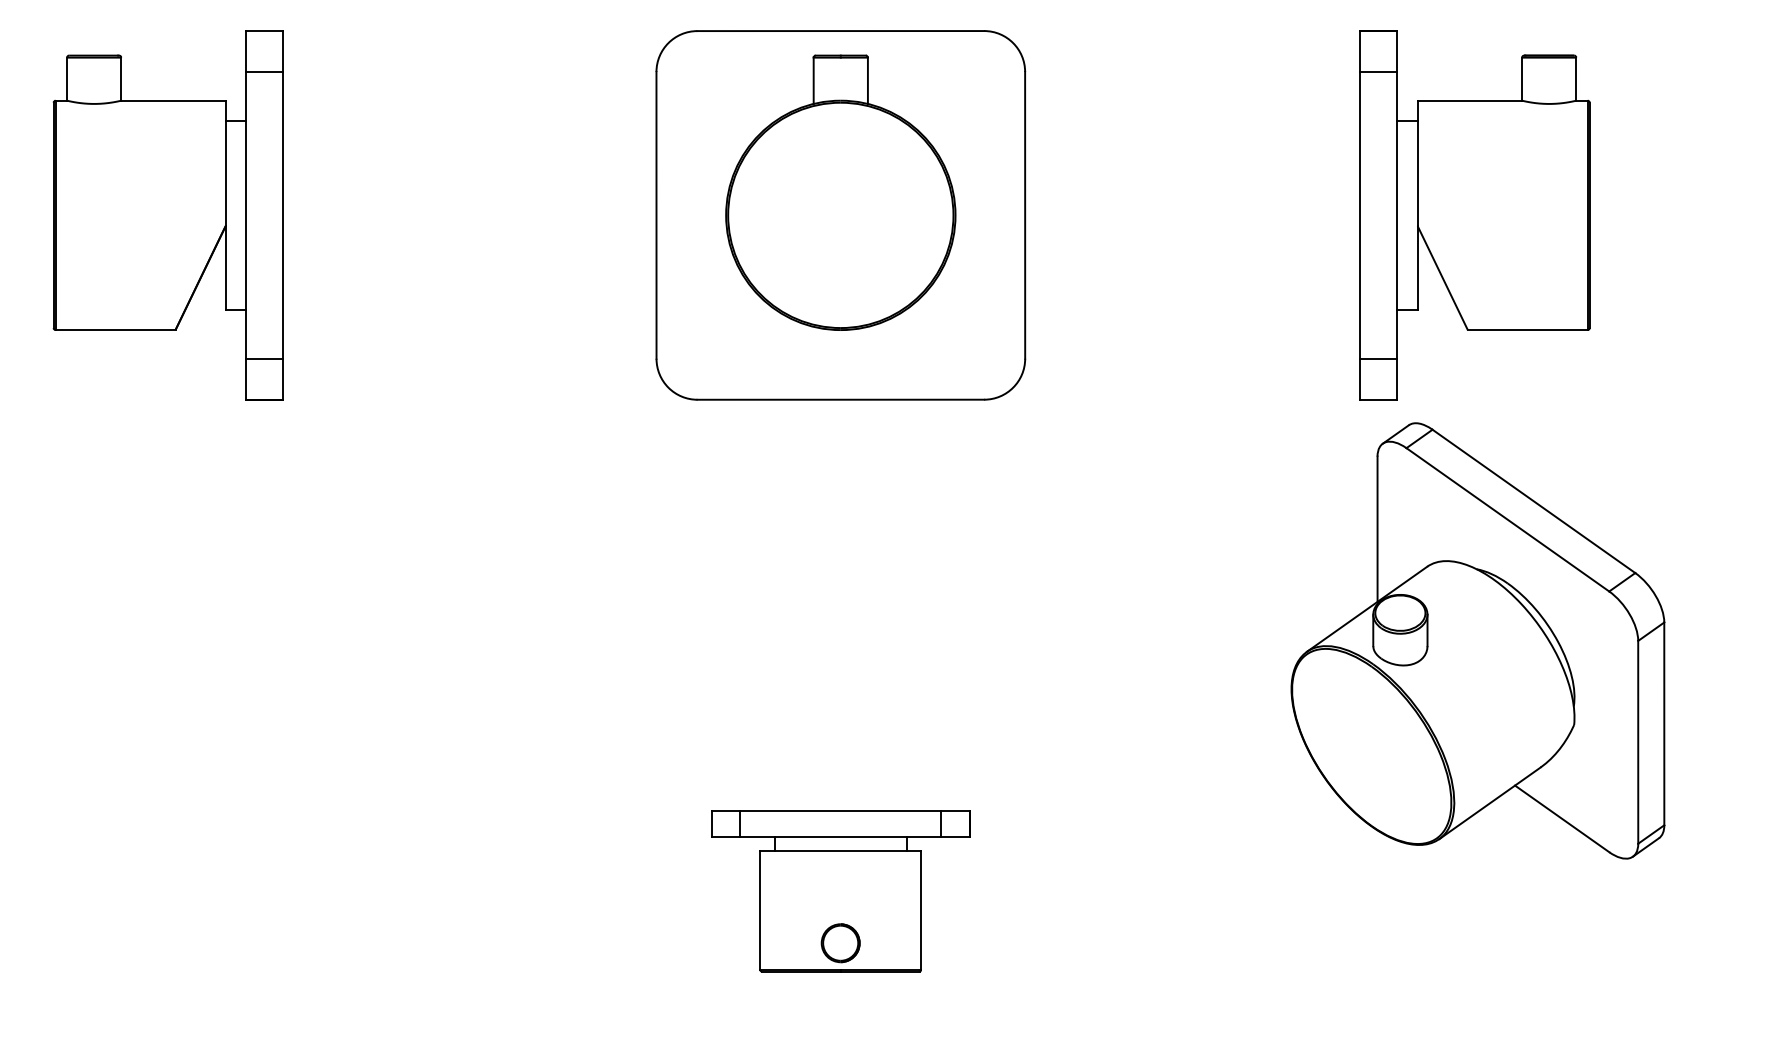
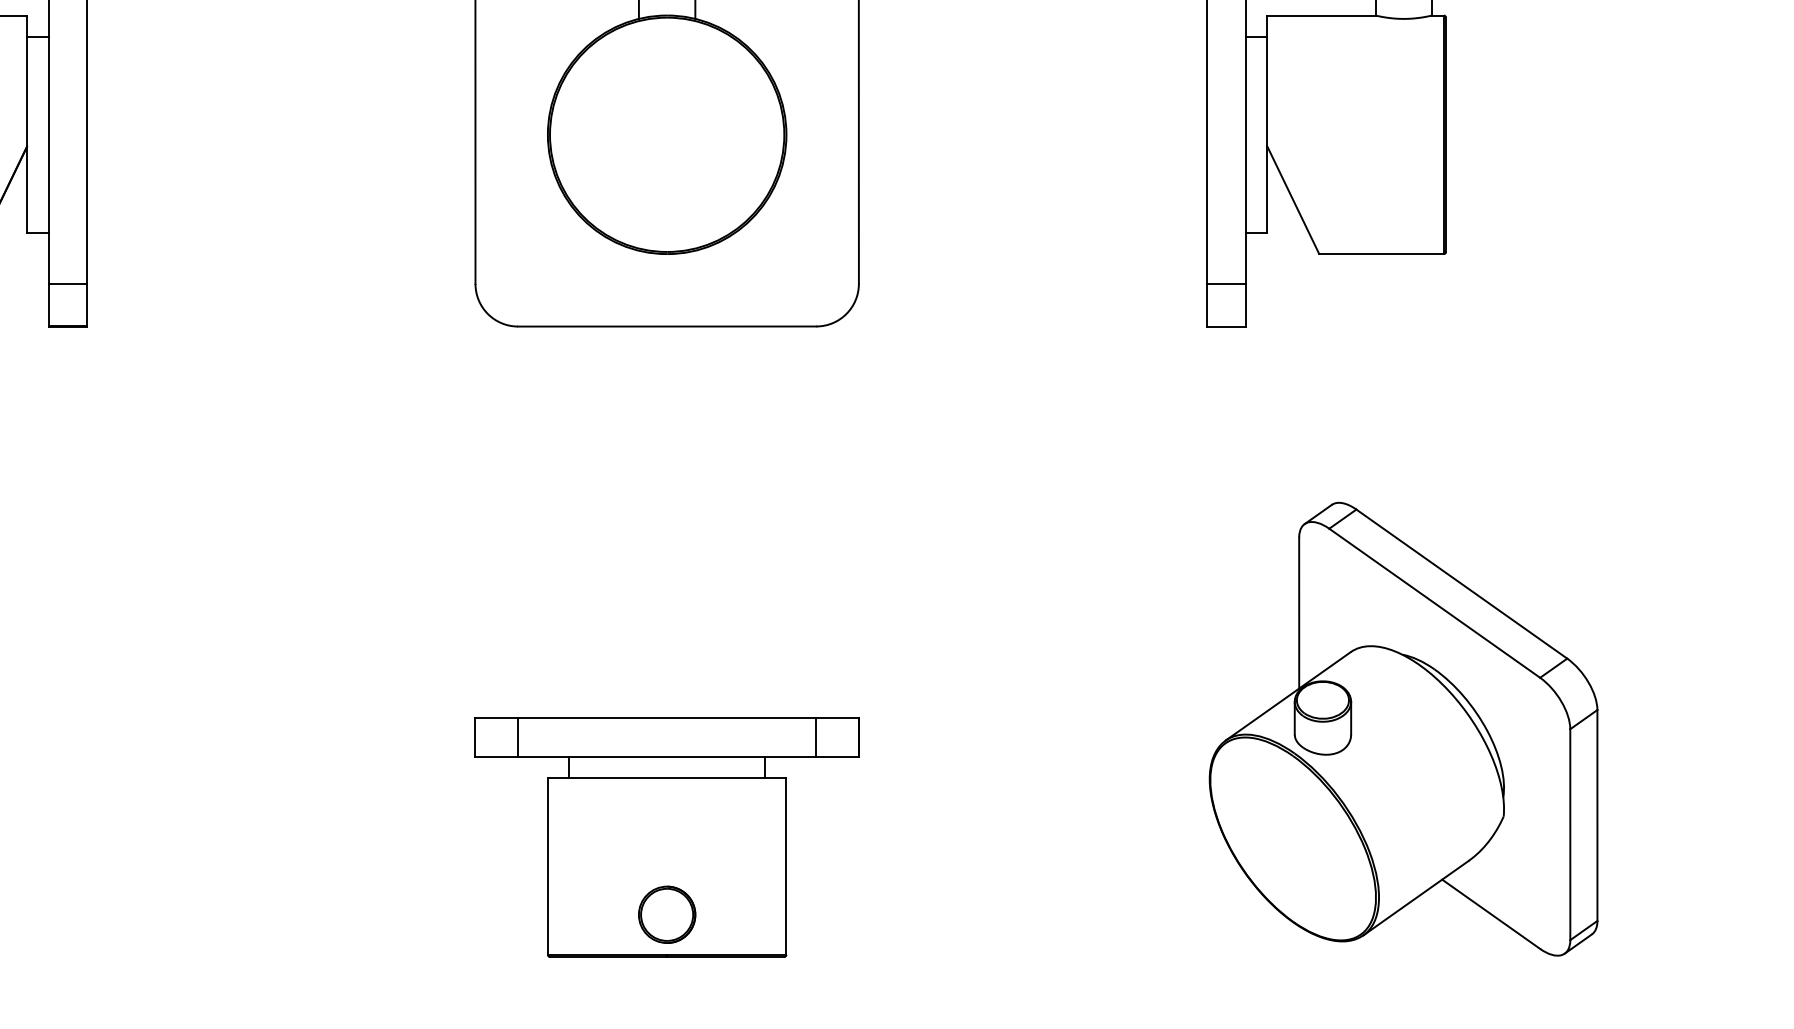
part: (1477, 640) -> (1403, 728), moved
part: (840, 891) -> (666, 837), size x1.43

